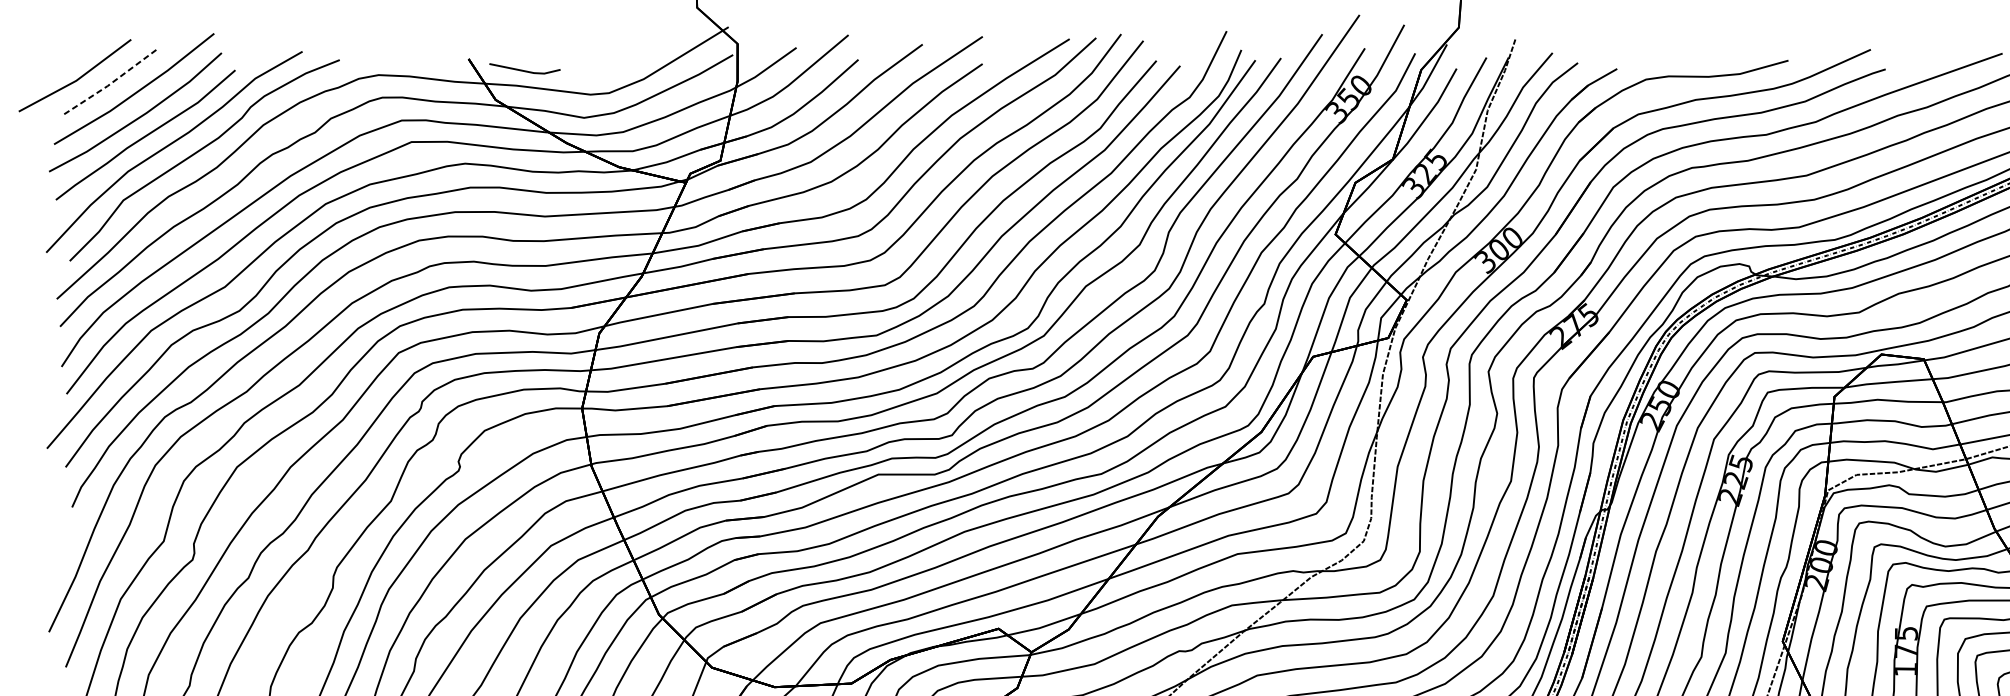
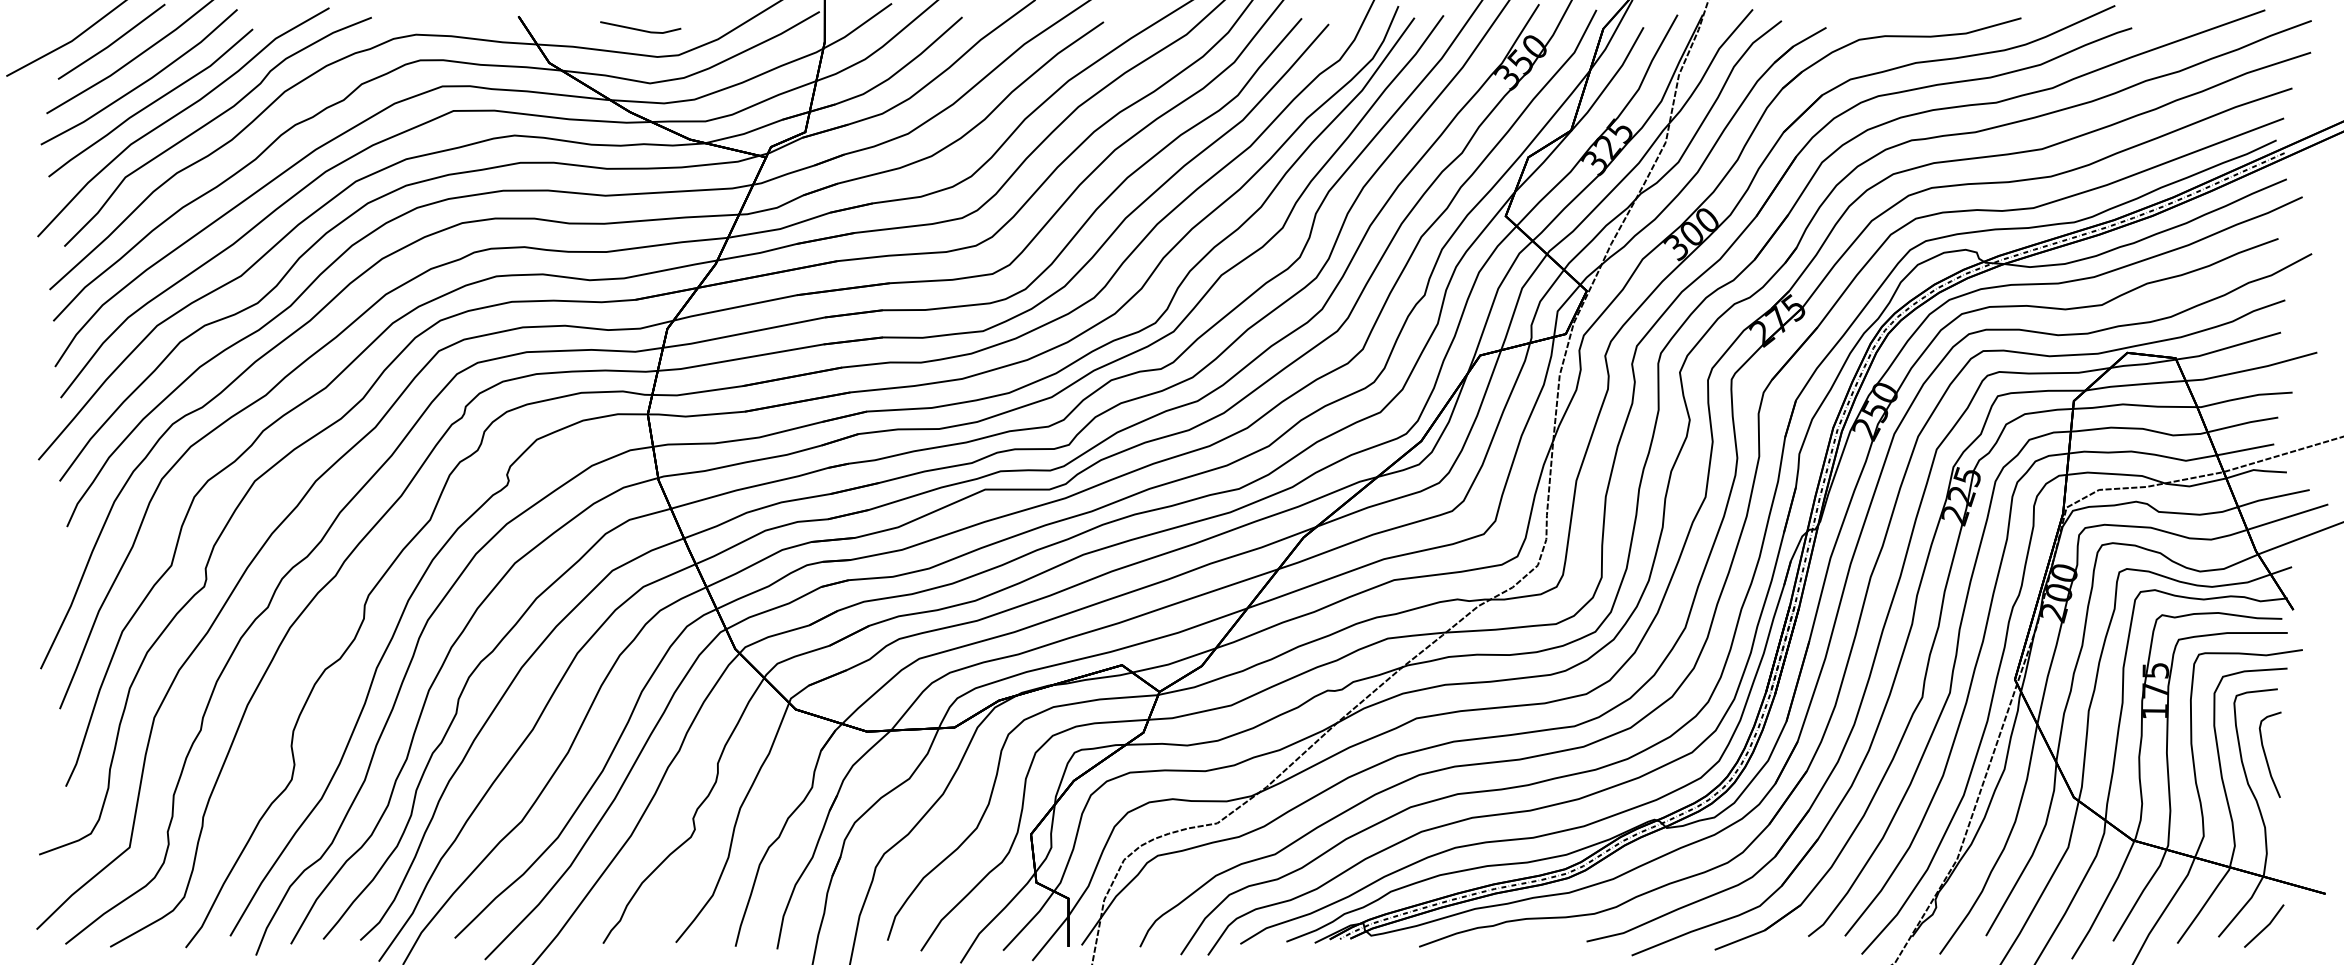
line: (524, 70) -> (640, 29), moved
line: (112, 82) -> (112, 43), dashed -> solid

